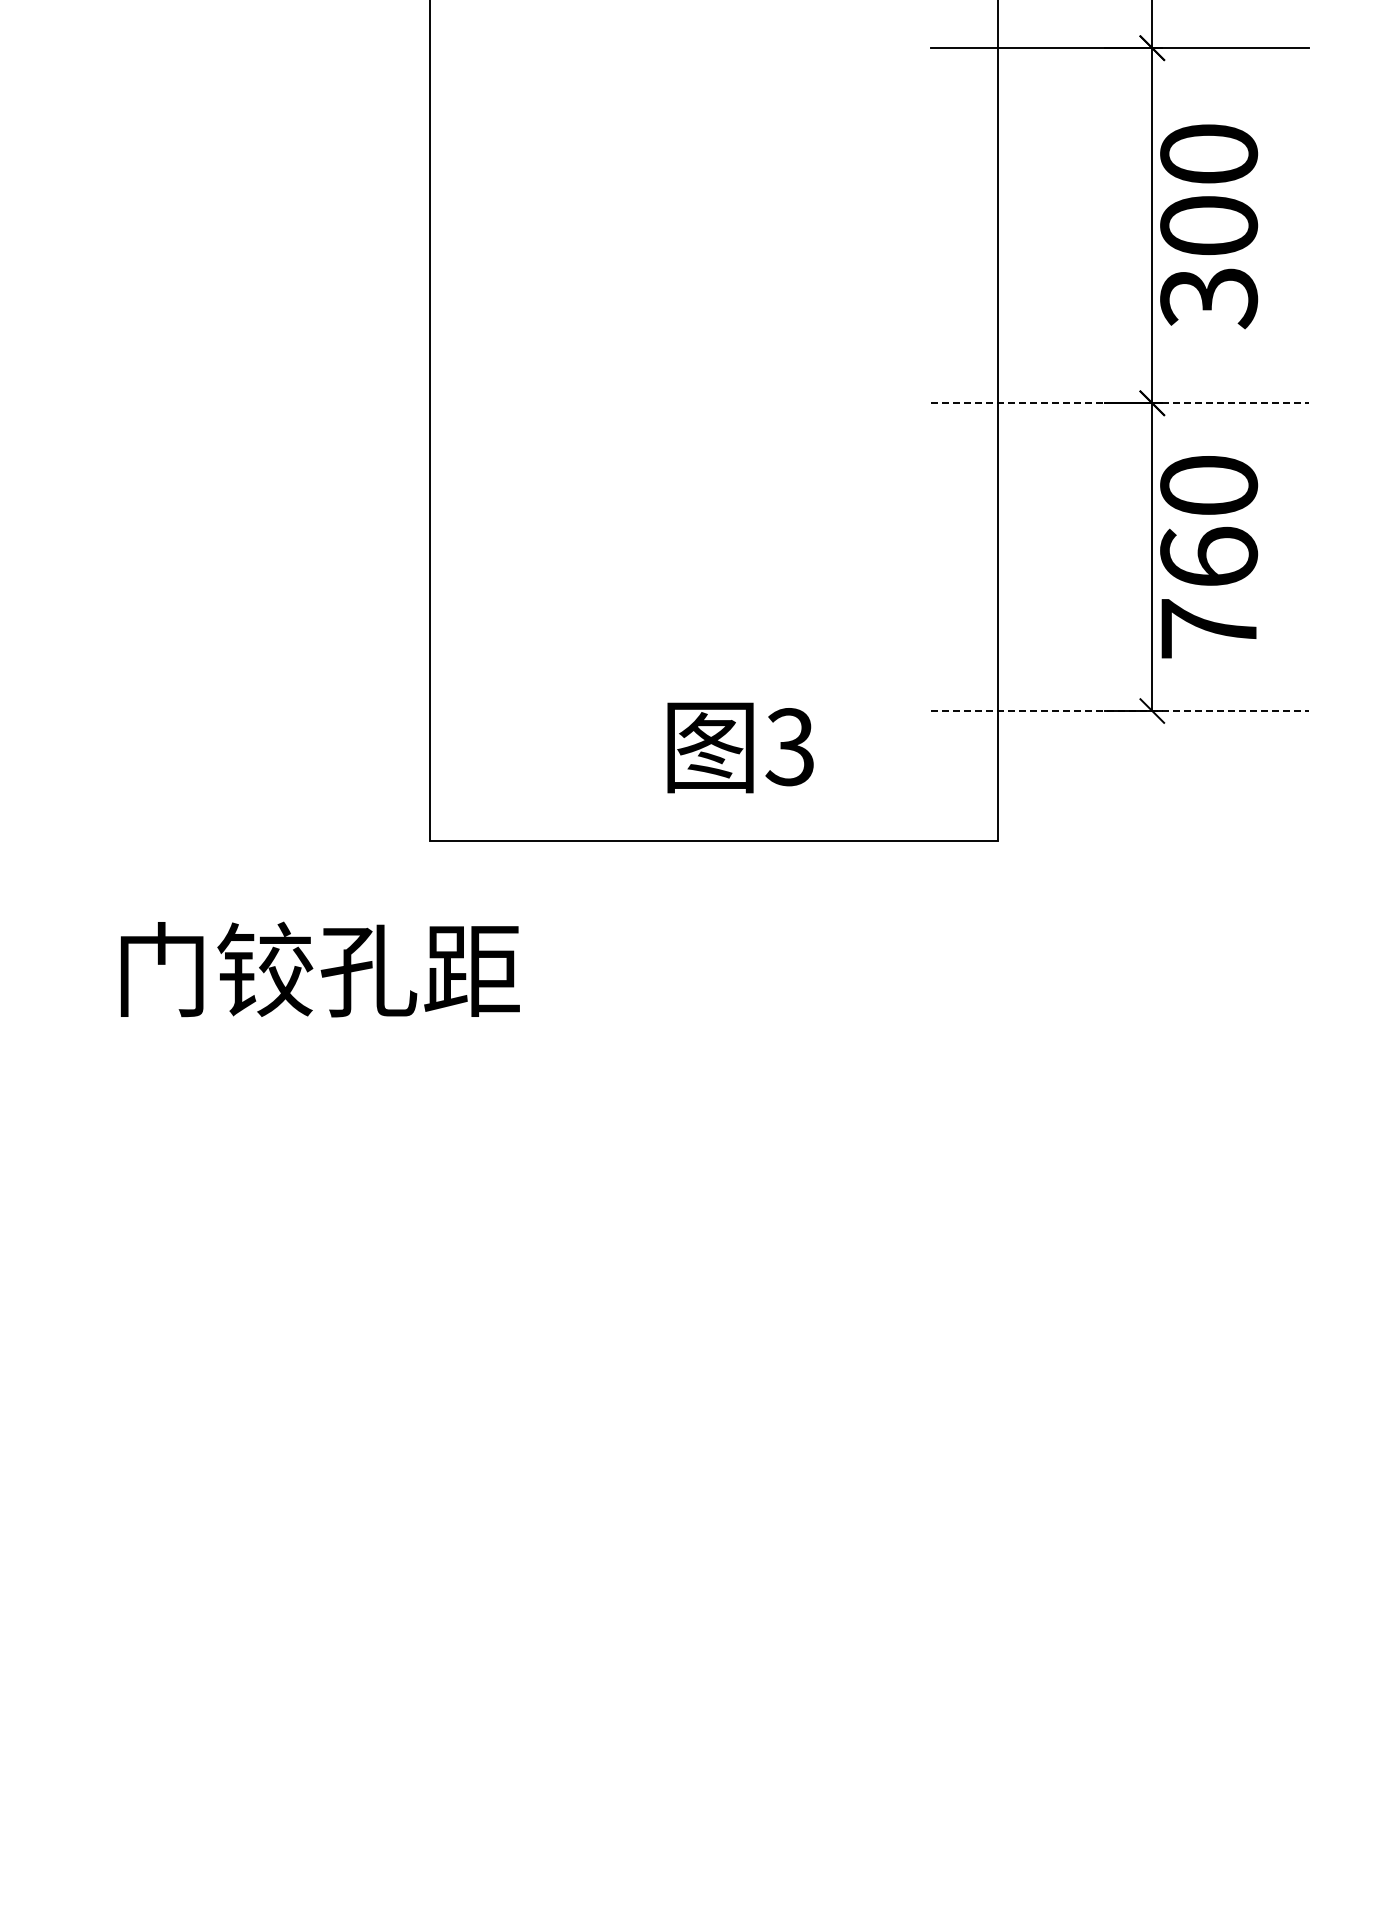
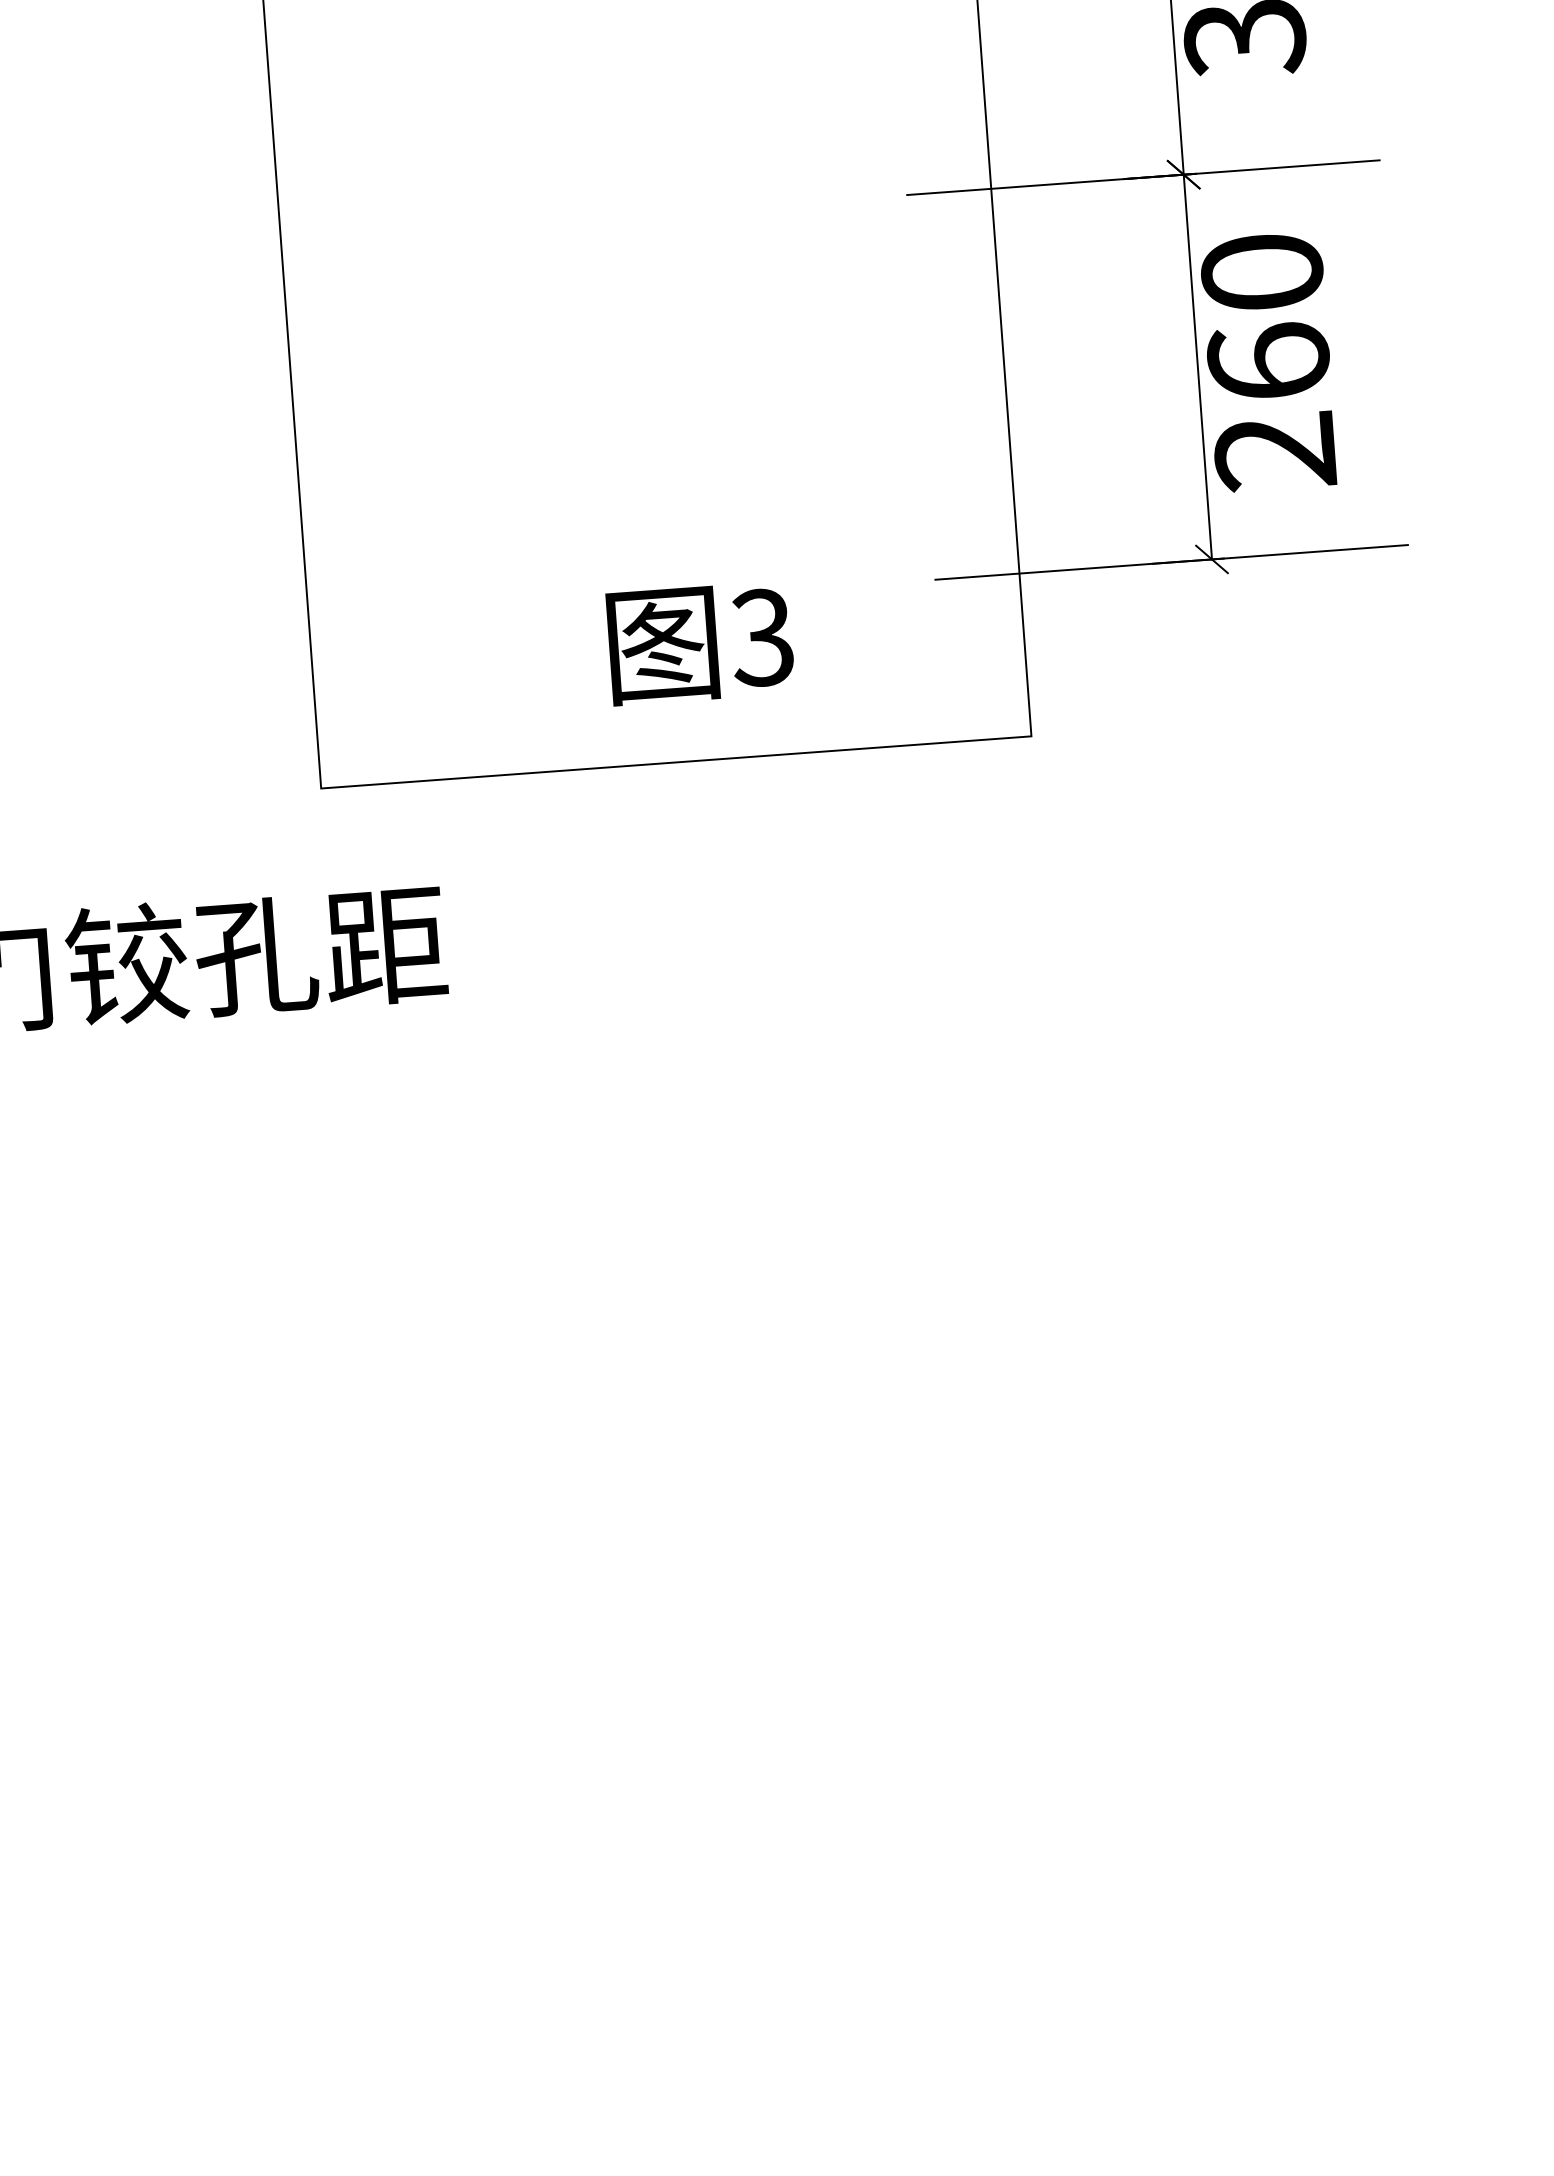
line: (1120, 403) -> (1144, 177), dashed -> solid
text: (1208, 629) -> (1274, 452), 760 -> 260
line: (1120, 711) -> (1172, 562), dashed -> solid

